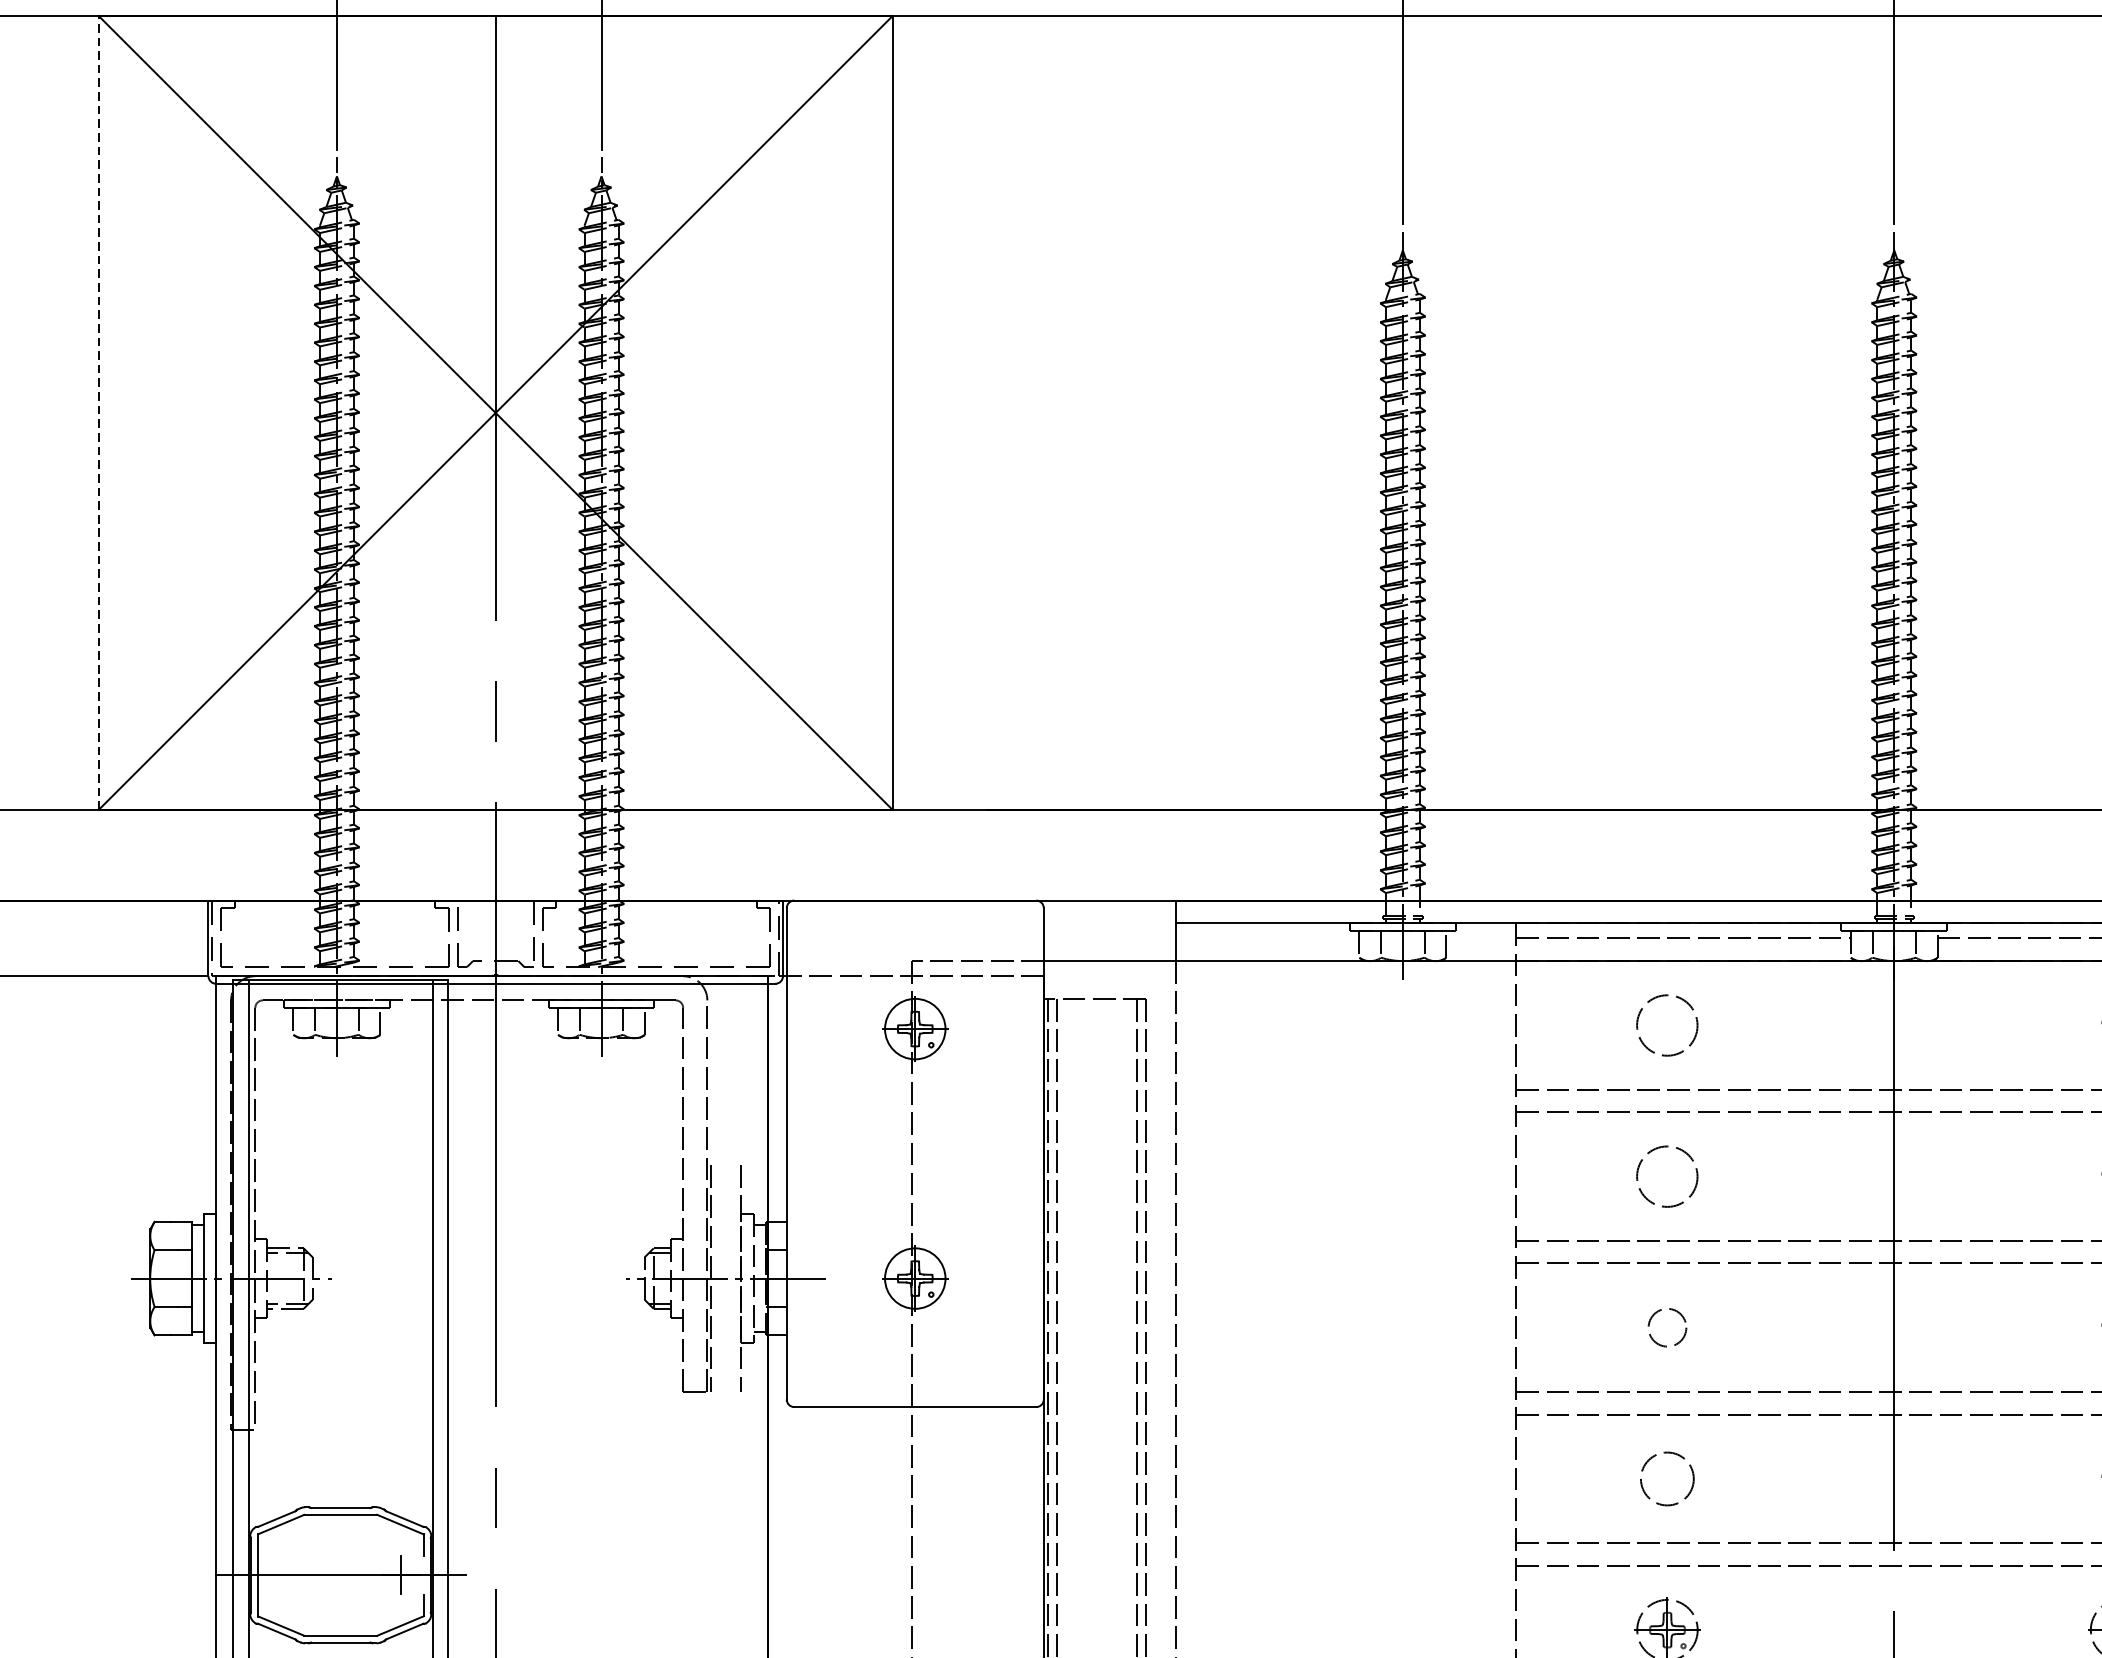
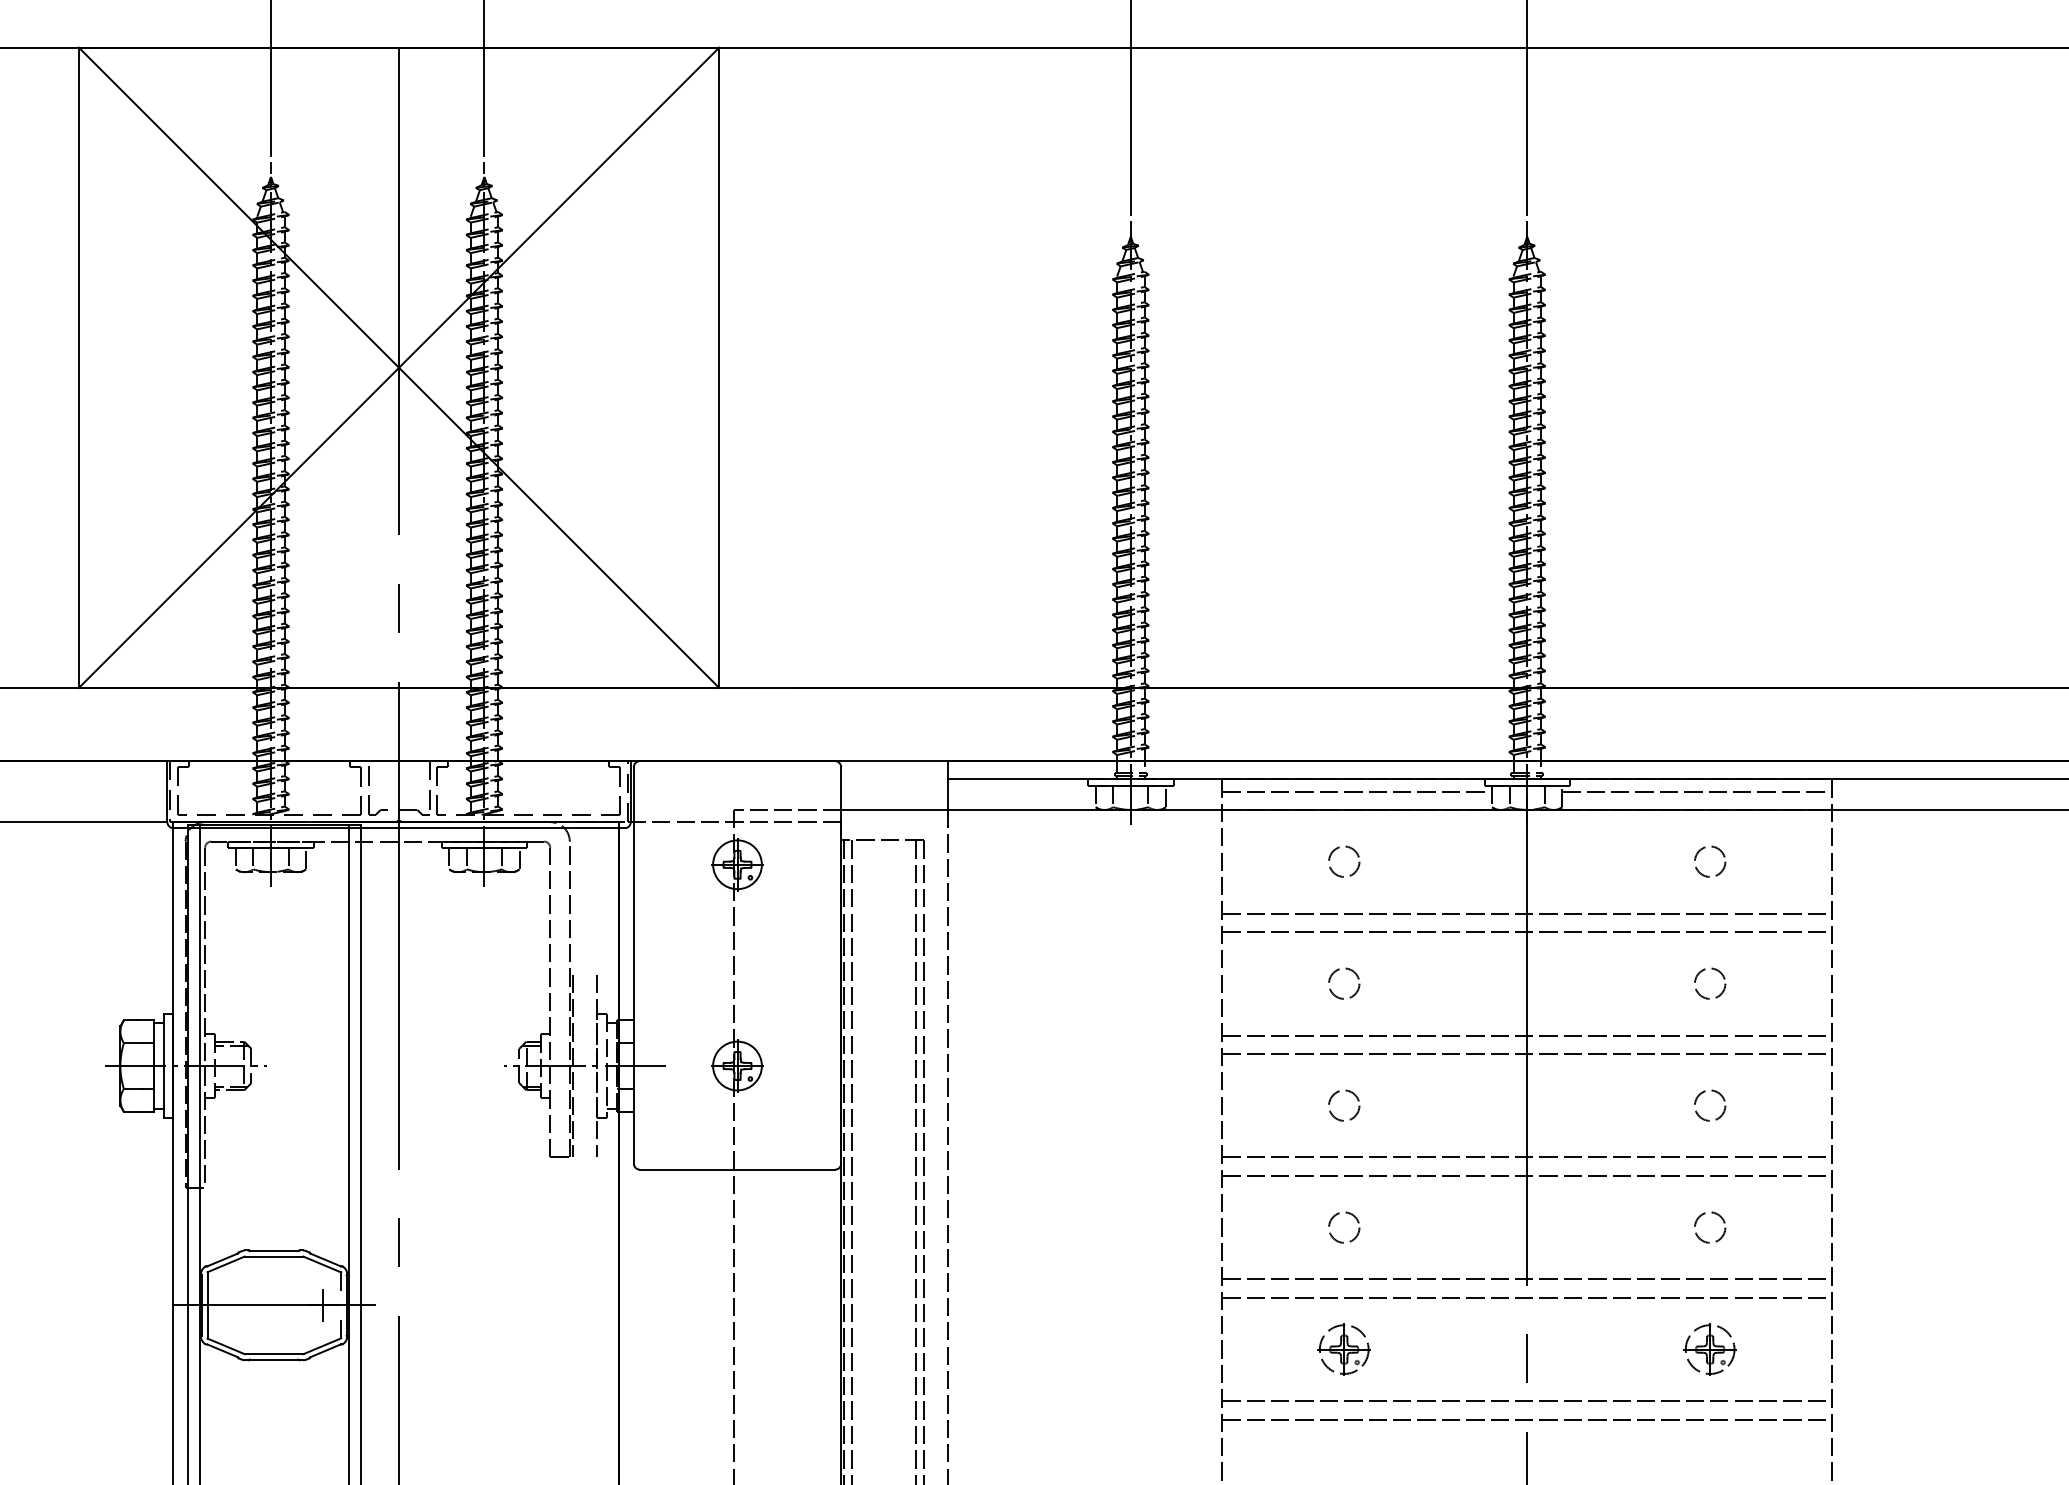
line: (98, 412) -> (78, 367), dashed -> solid
circle: (1667, 1025) -> (1344, 861), size x0.62
circle: (1667, 1176) -> (1344, 983), size x0.62
circle: (1667, 1478) -> (1344, 1227), size x0.71

